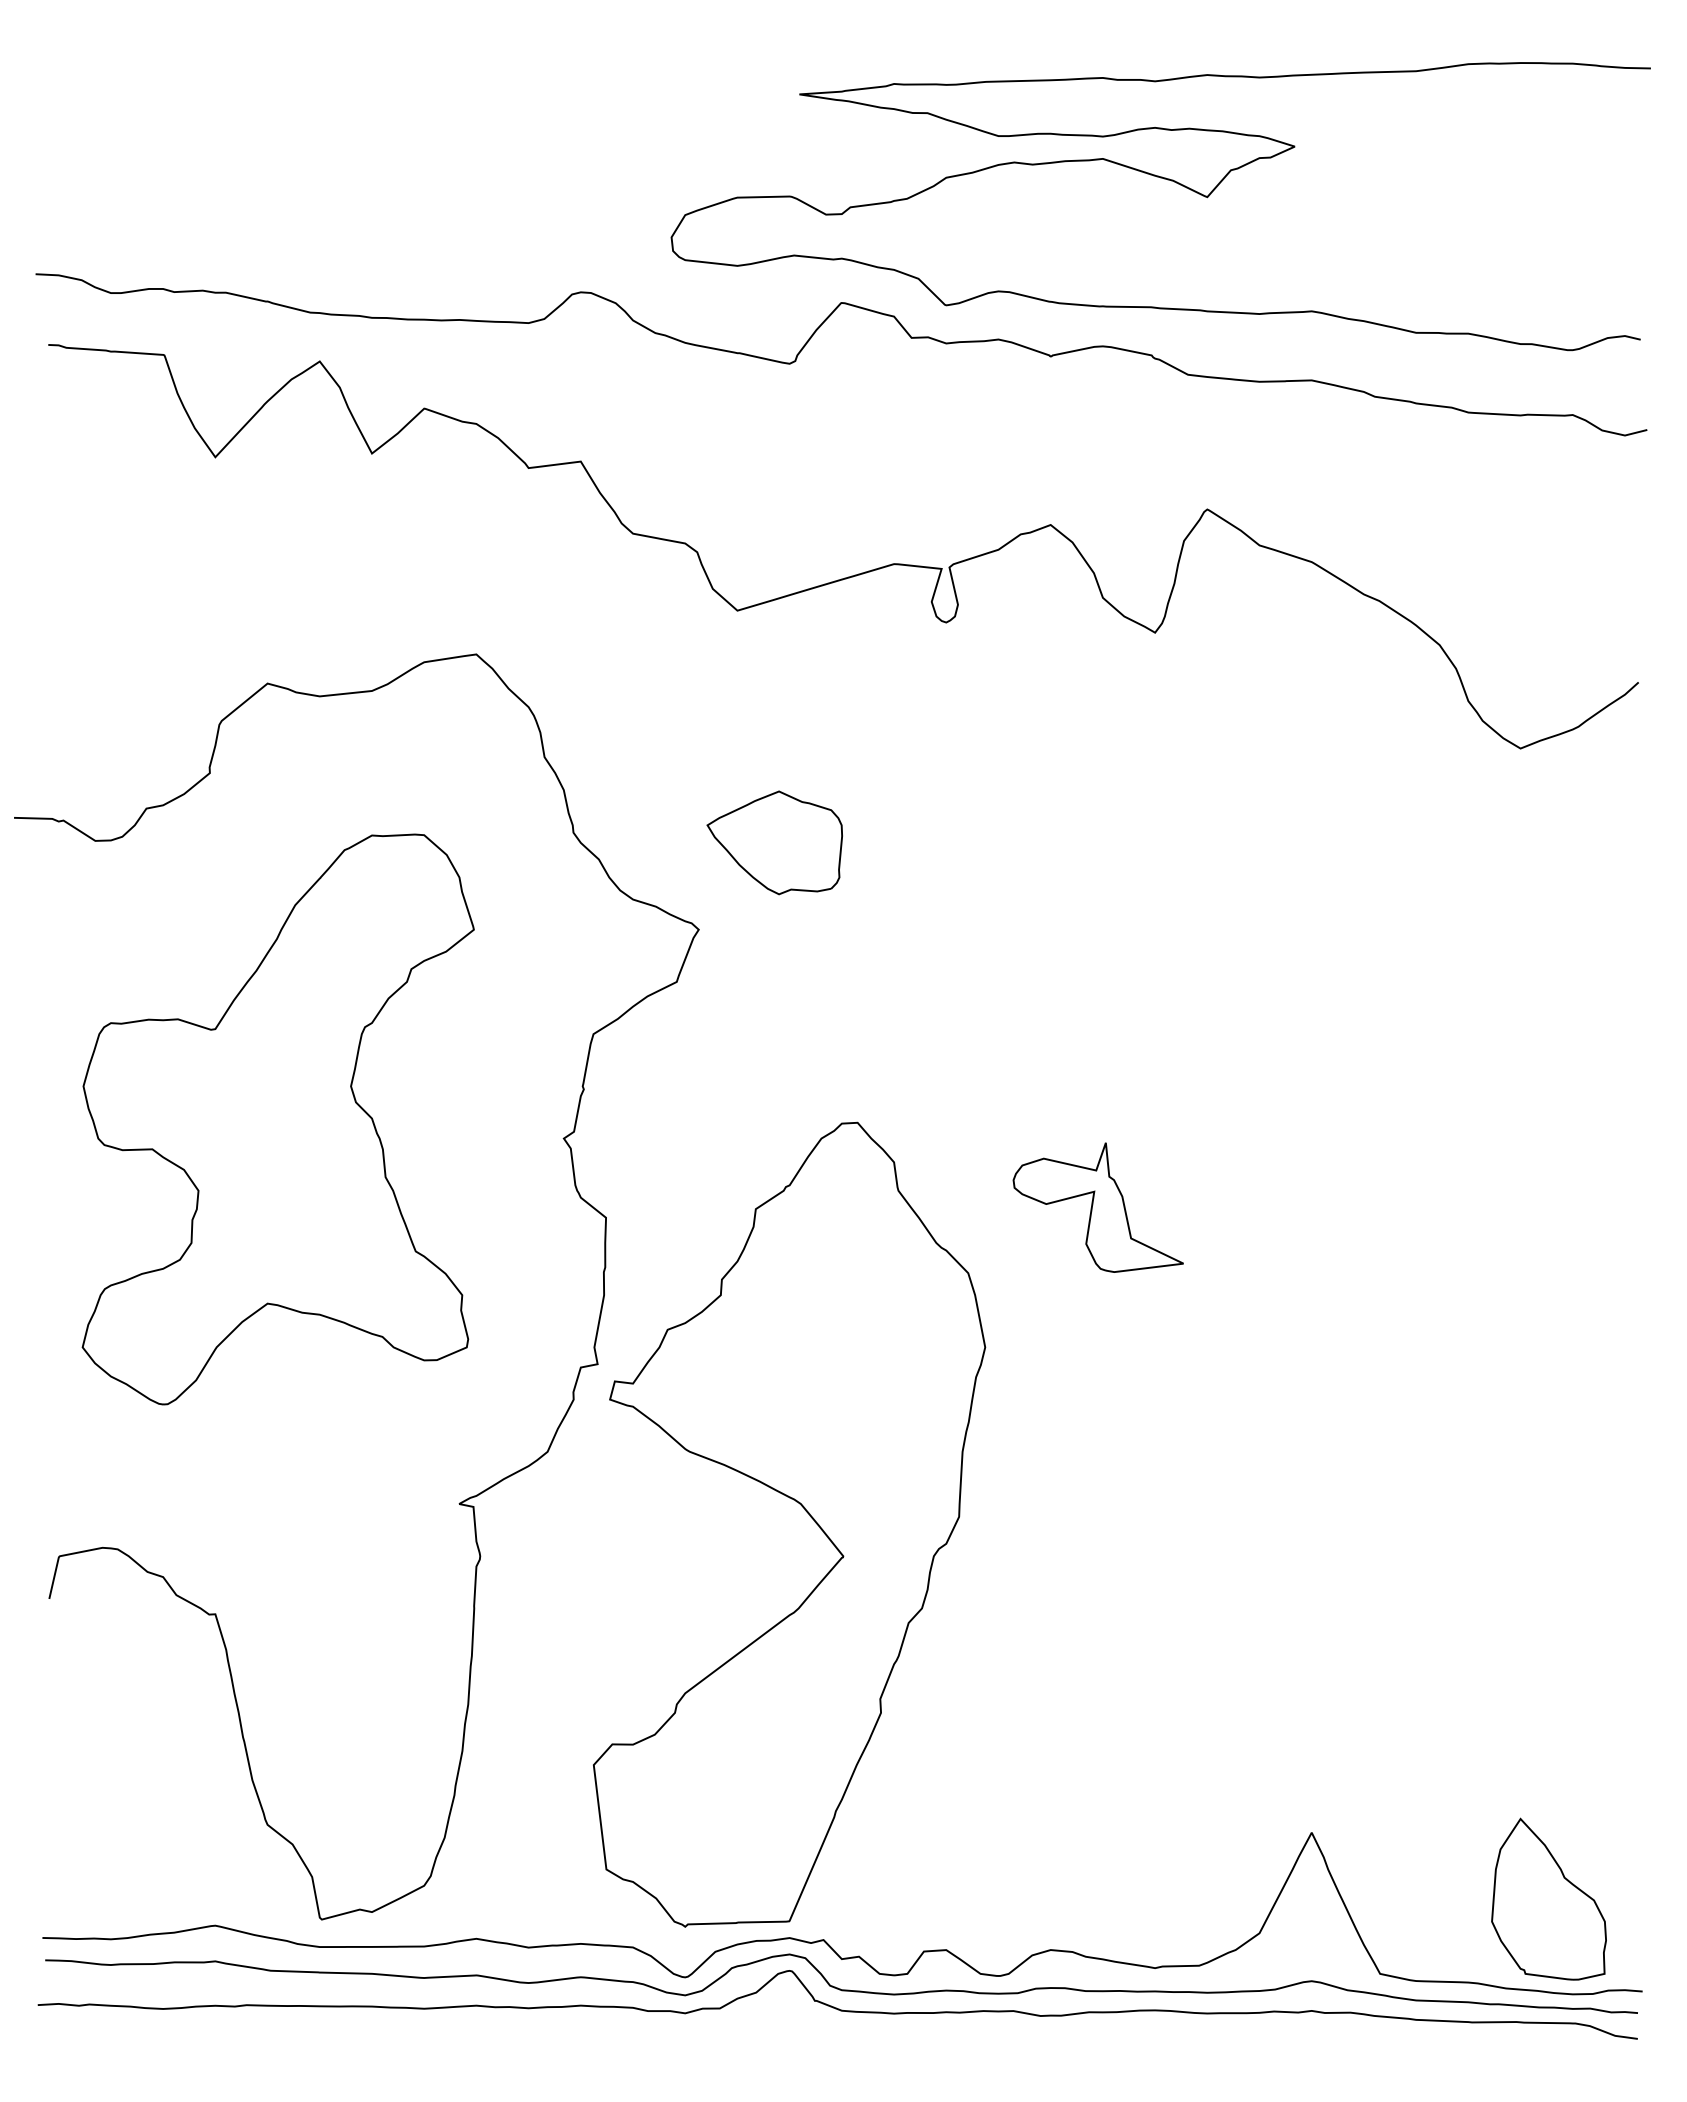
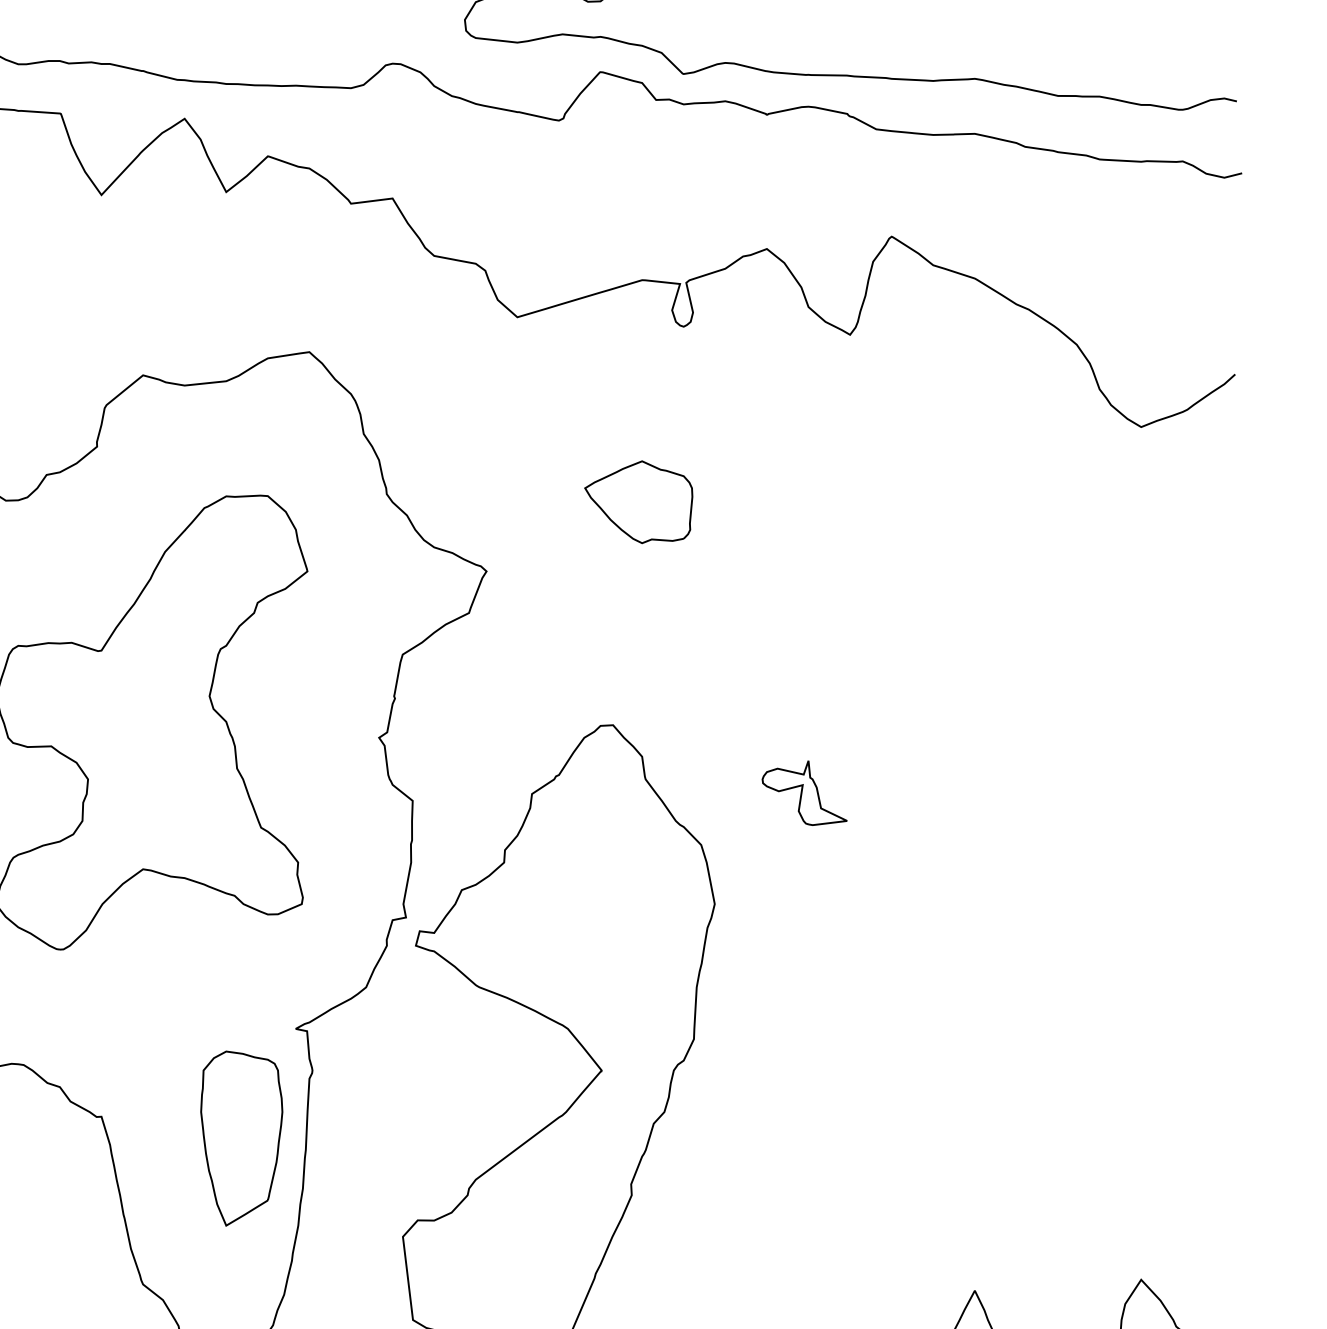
part: (774, 842) -> (638, 501), moved
part: (1097, 1208) -> (804, 793), size x0.62
part: (391, 1641) -> (241, 1138), added

